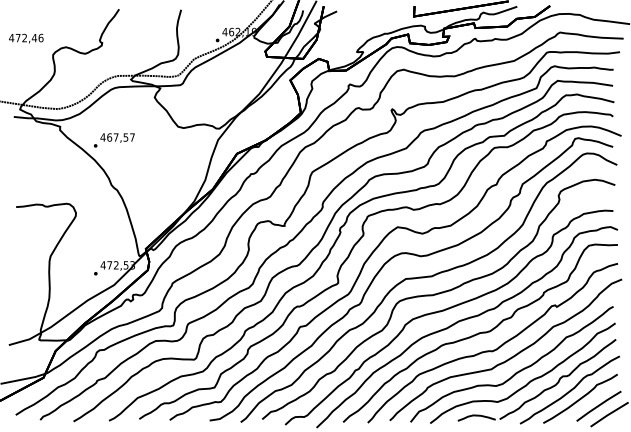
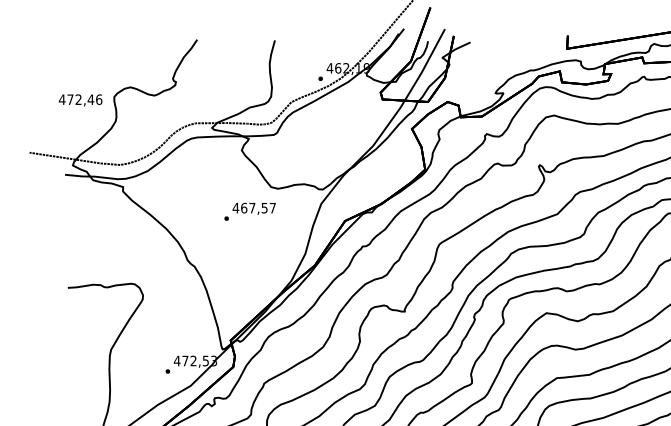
text: (26, 38) -> (80, 100), moved
text: (114, 140) -> (250, 211), moved

